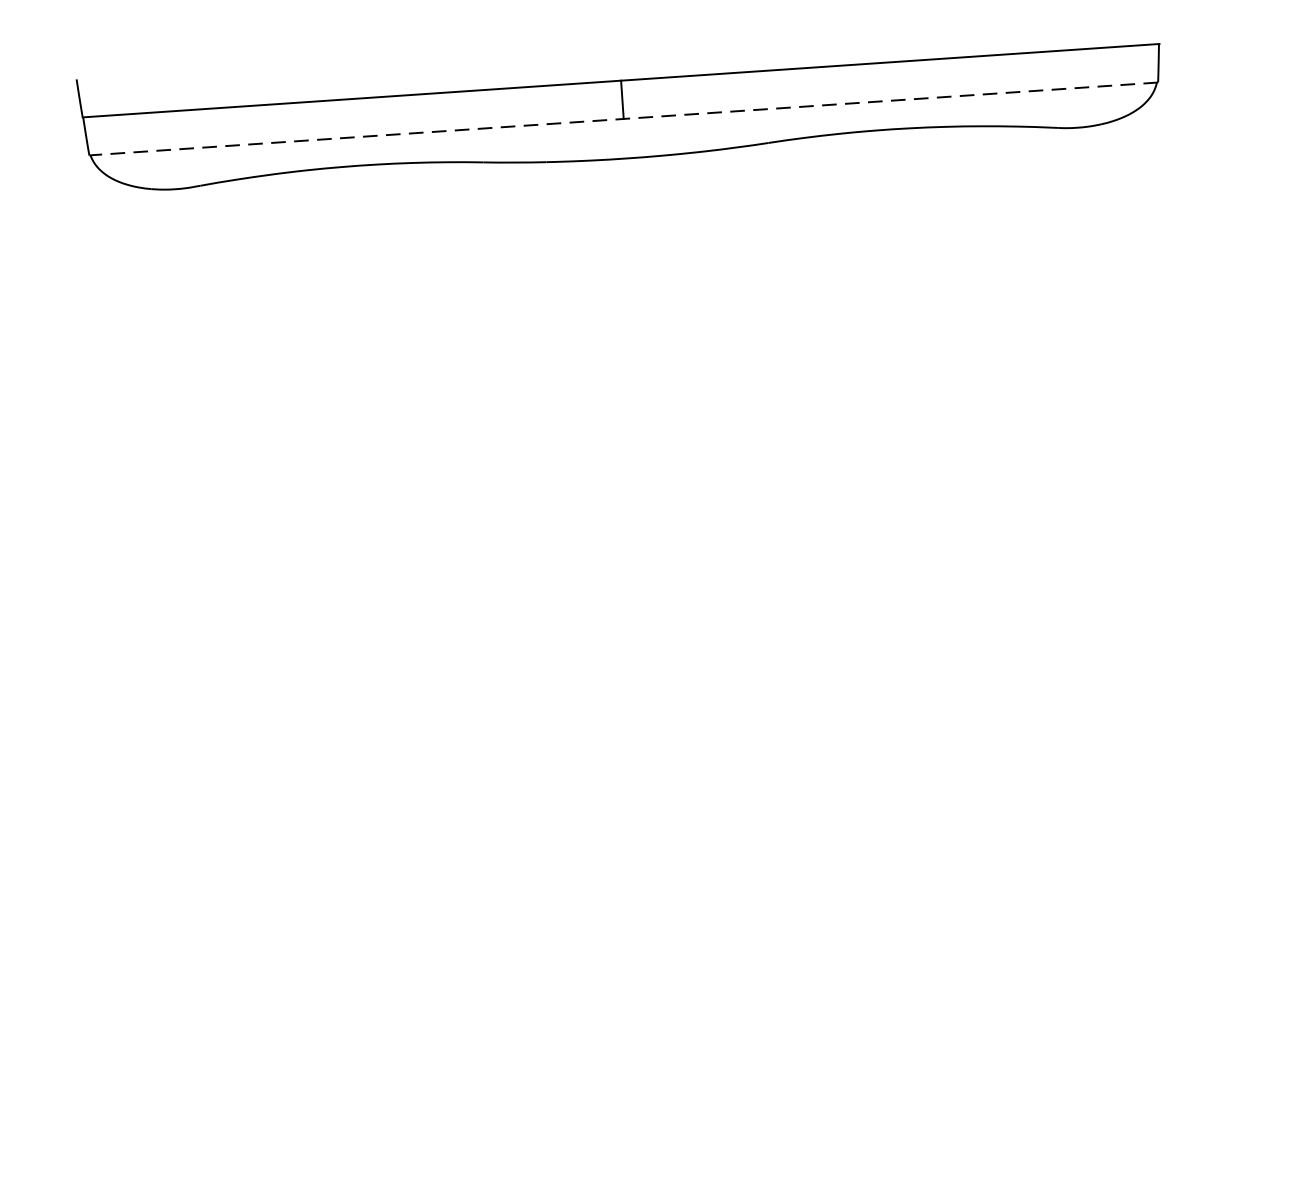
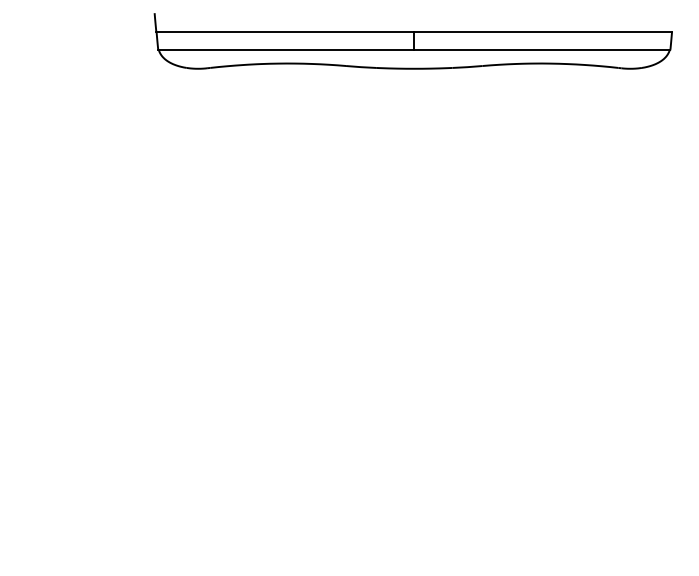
line: (621, 118) -> (413, 49), dashed -> solid

